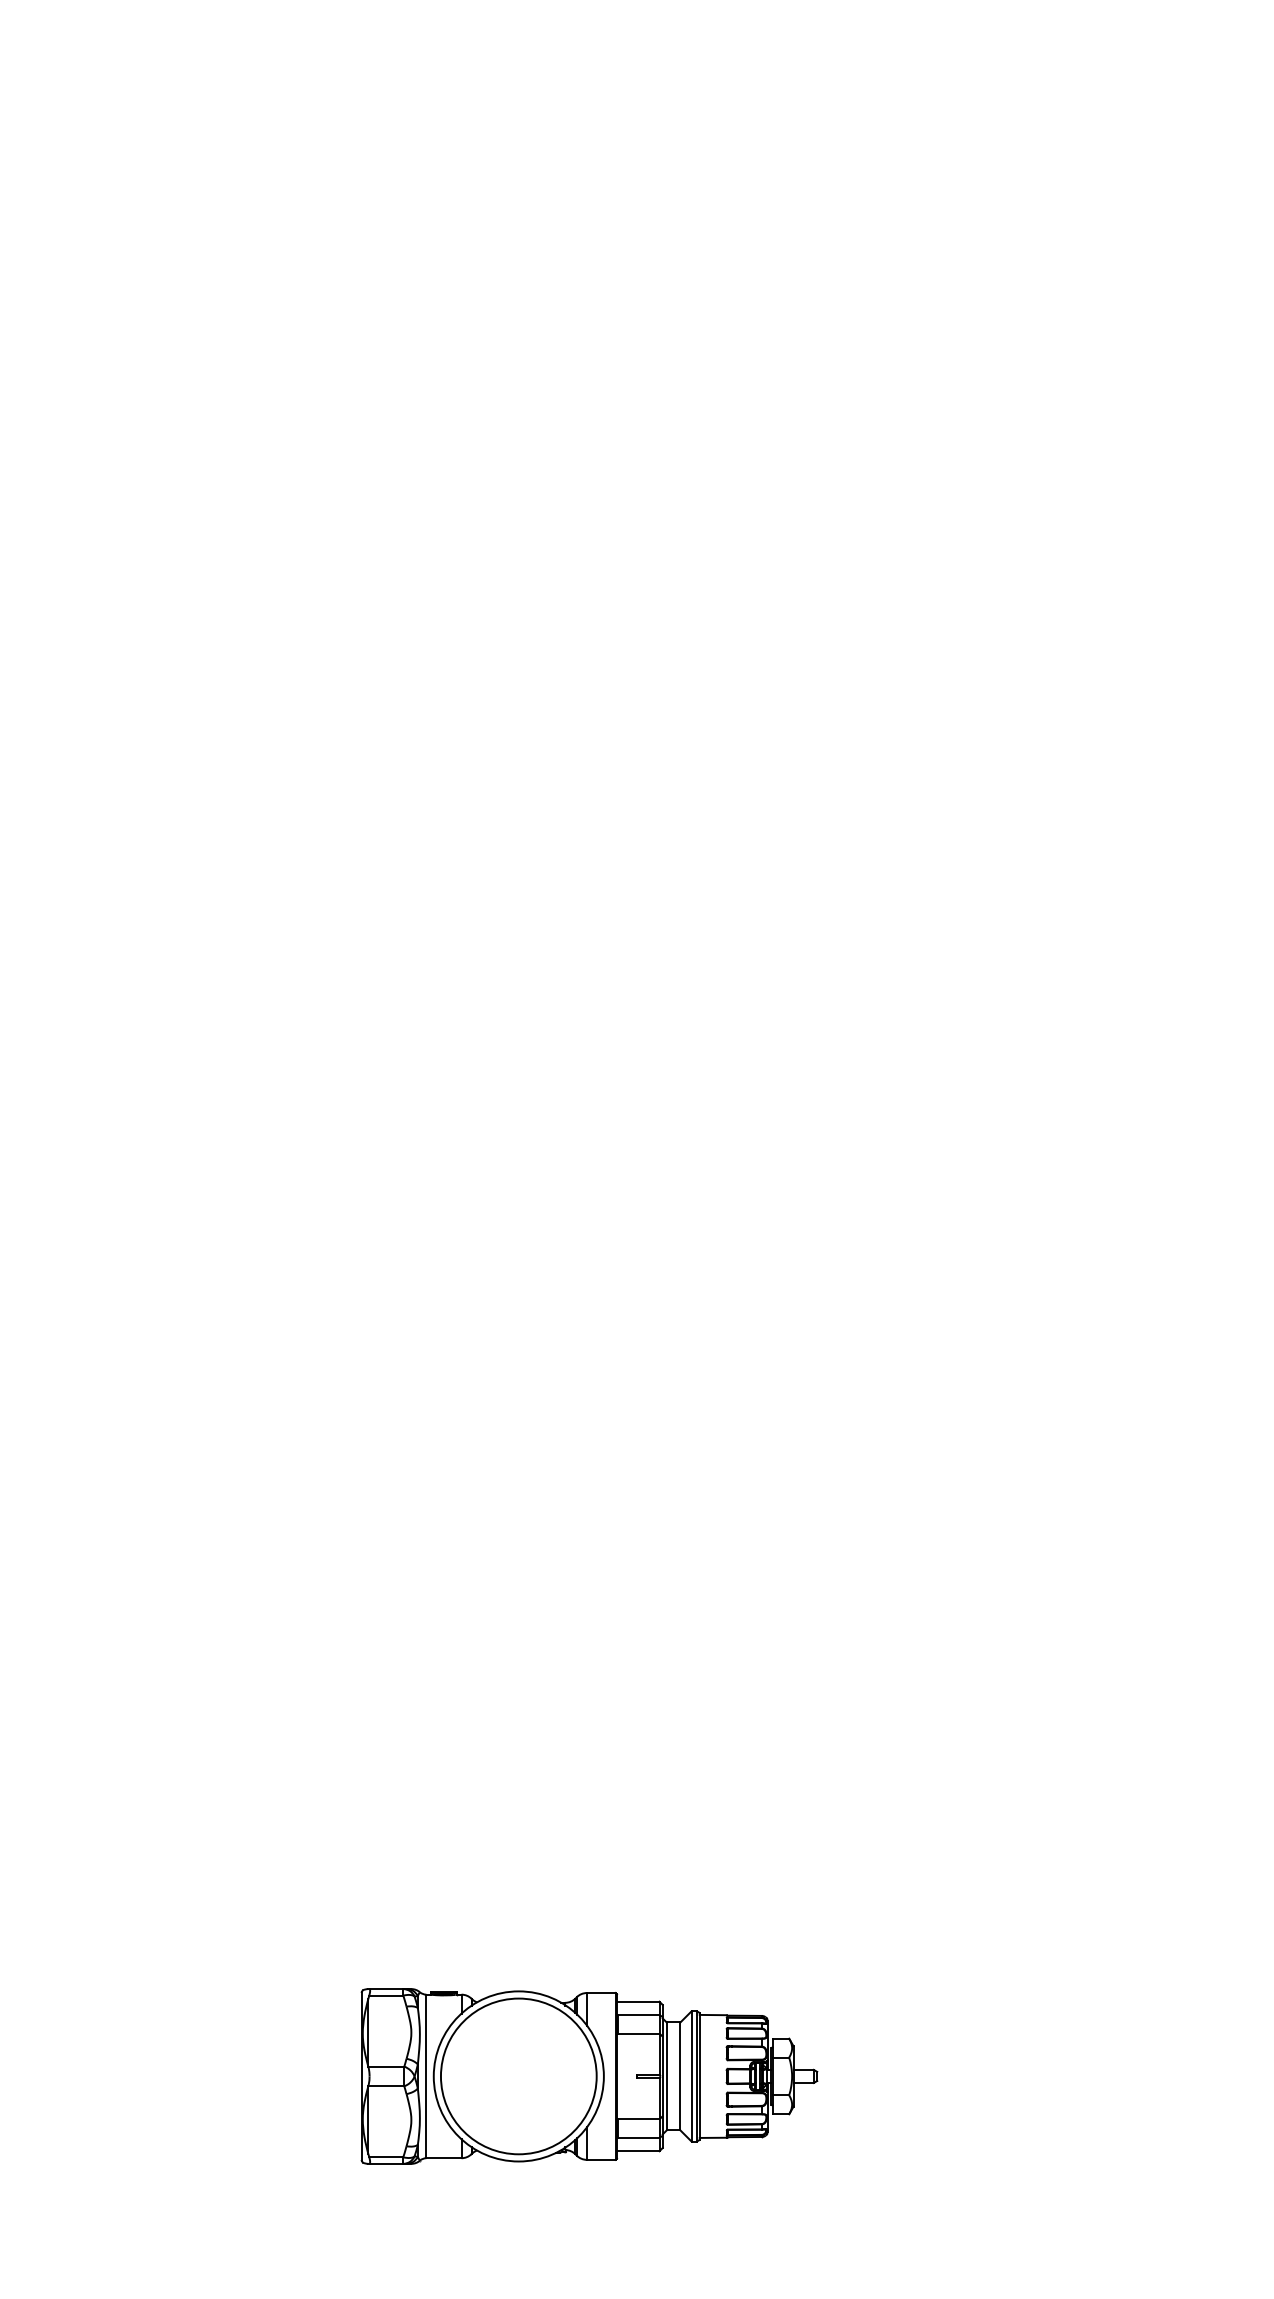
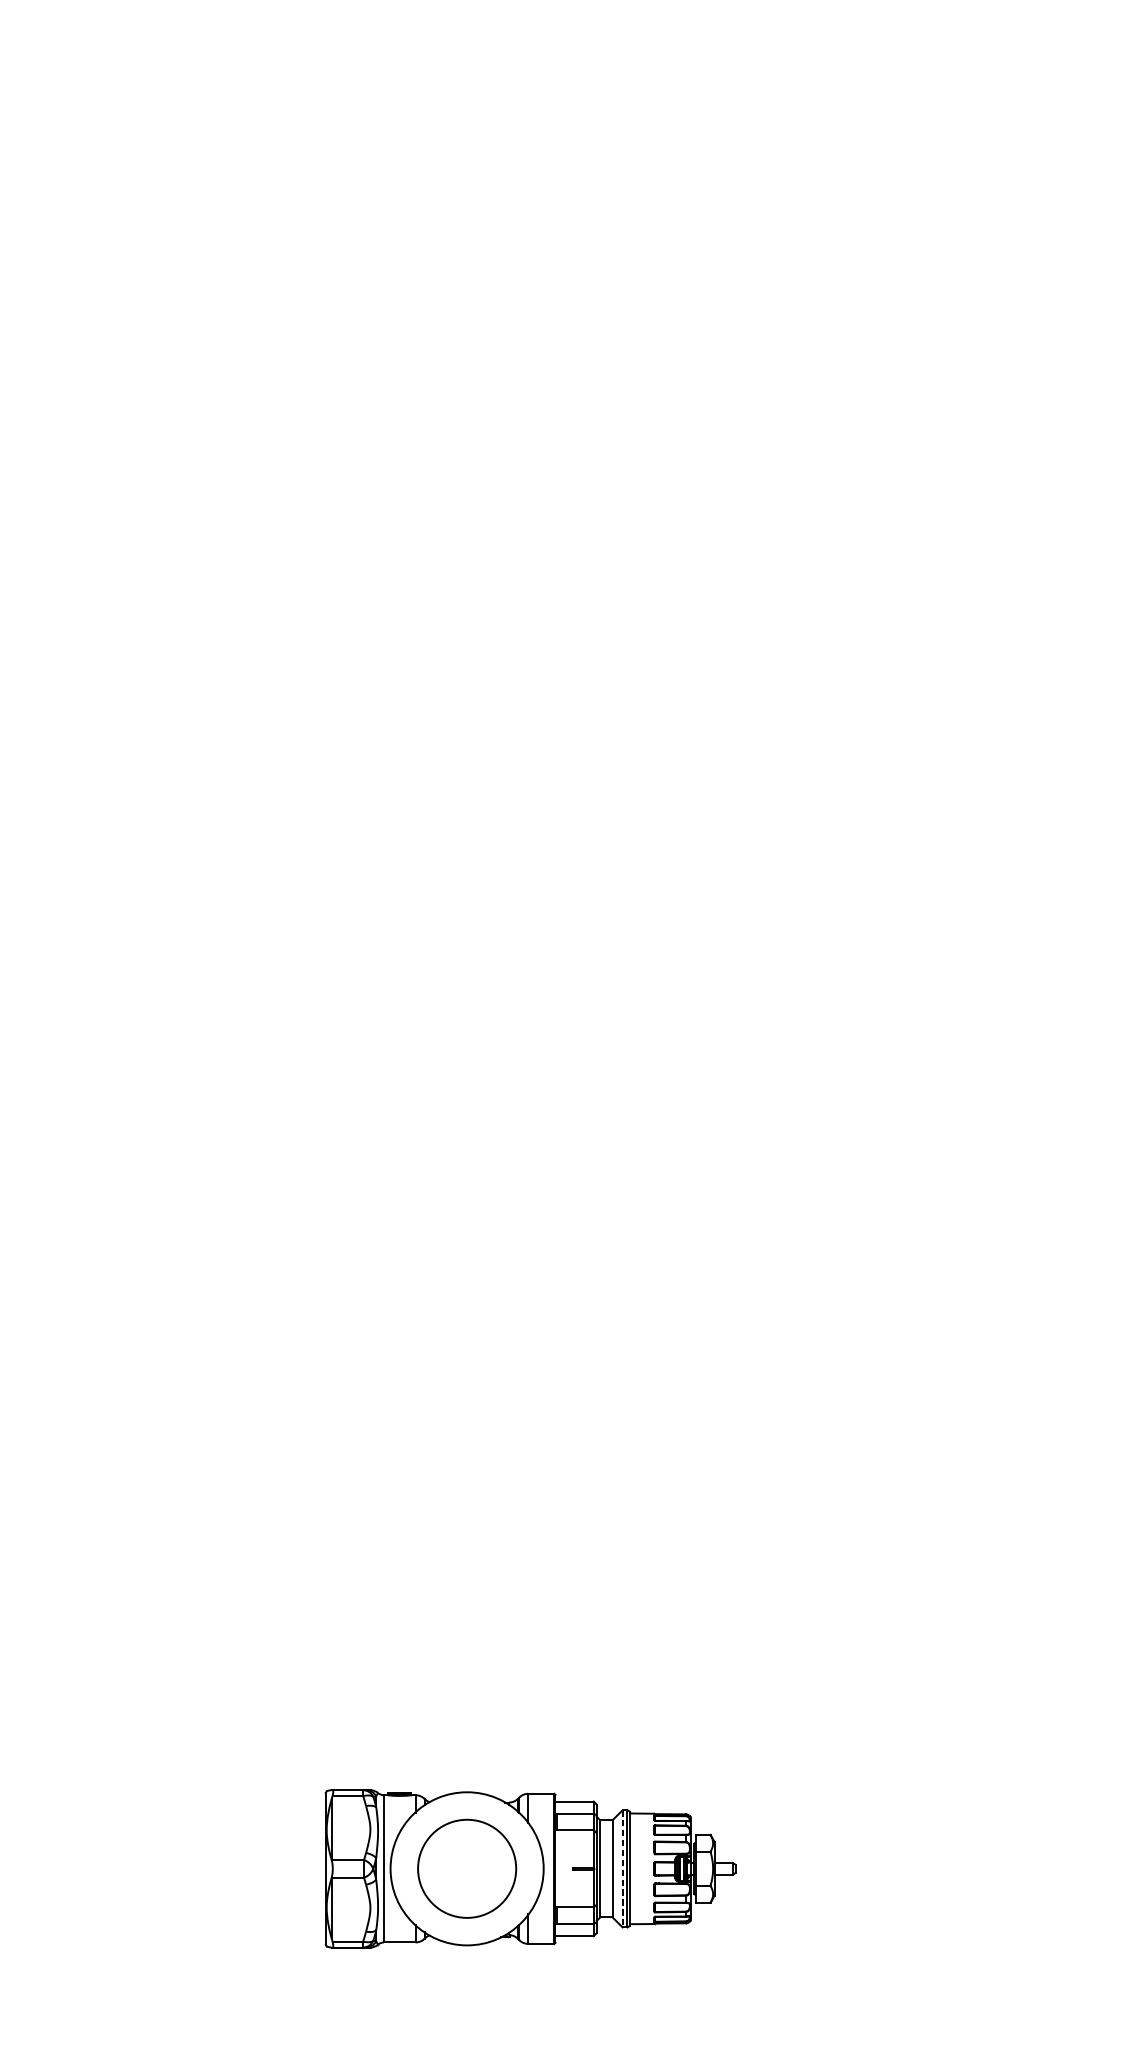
circle: (518, 2076) -> (466, 1868), size x0.7
line: (691, 2076) -> (622, 1868), solid -> dashed

